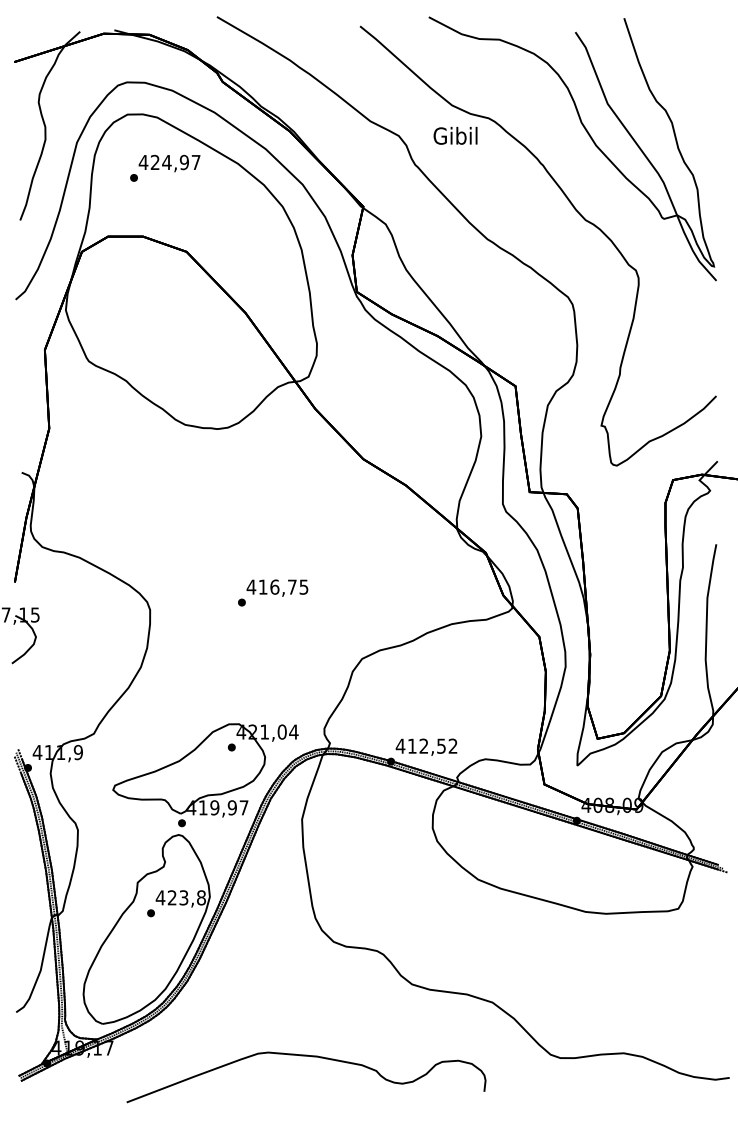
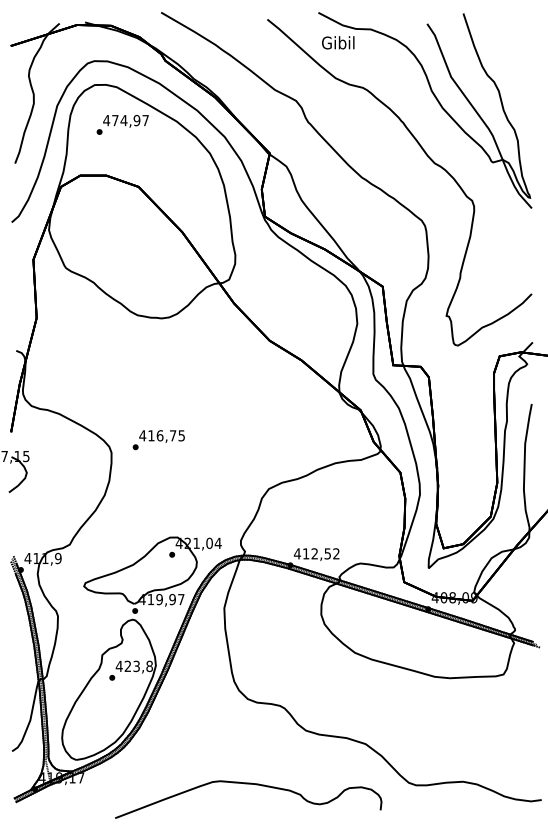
text: (455, 135) -> (338, 42), moved
text: (155, 162) -> (115, 120), 424,97 -> 474,97
text: (272, 593) -> (158, 440), moved
curve: (306, 1056) -> (248, 784), moved

